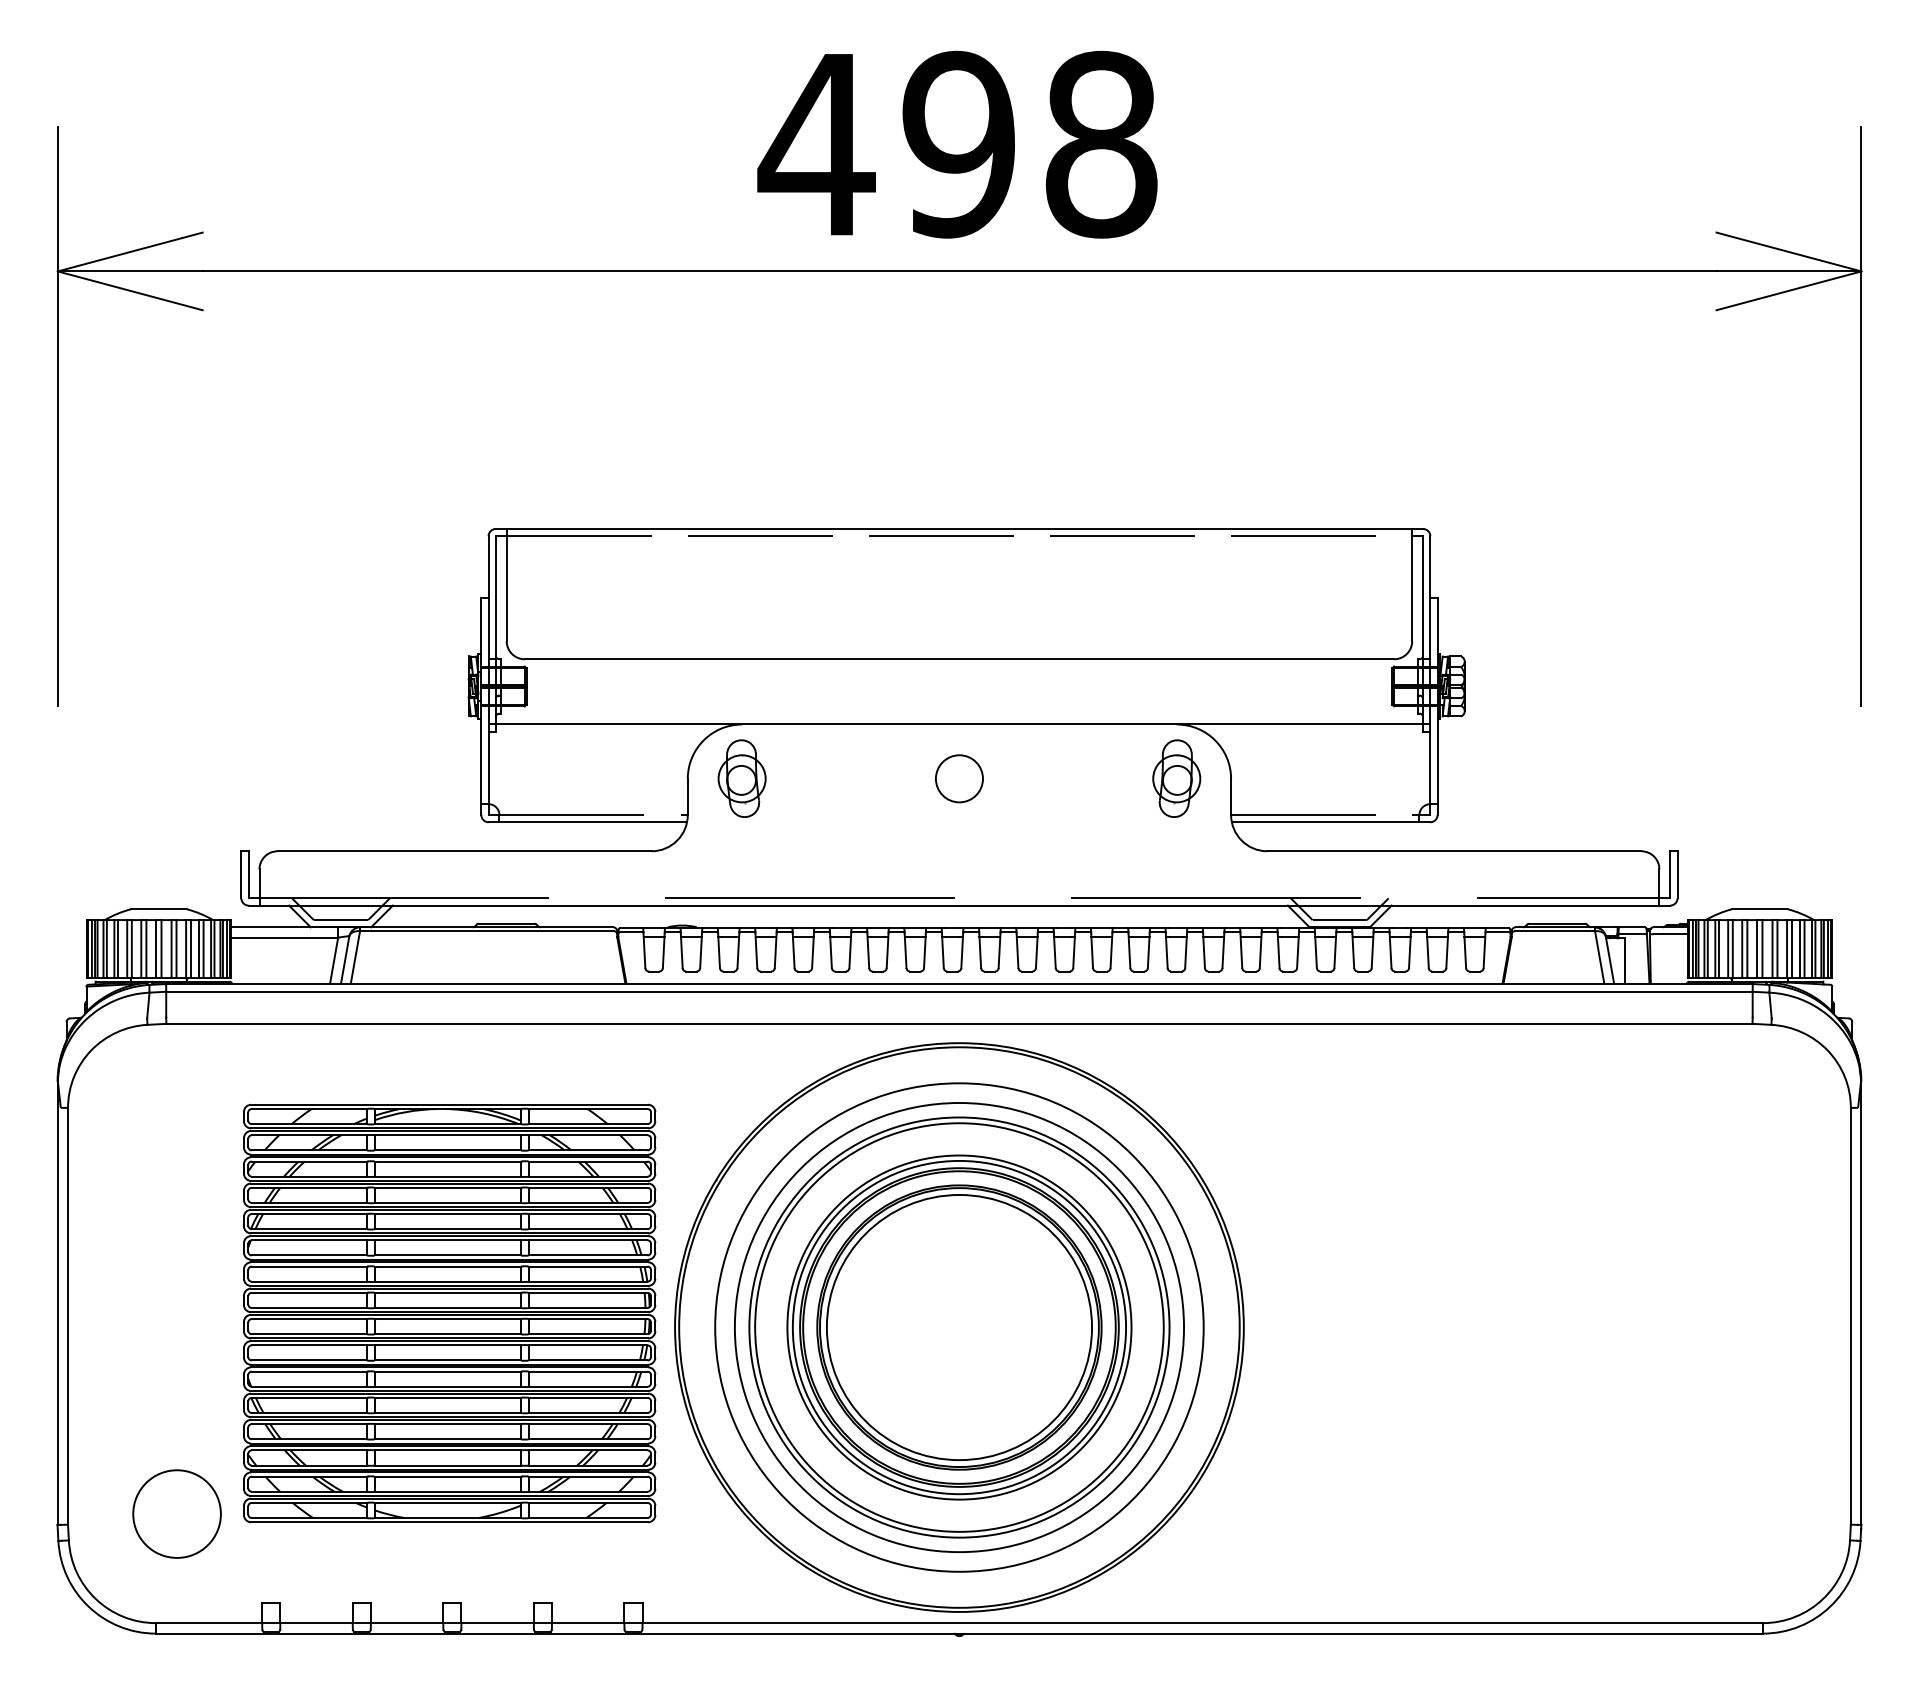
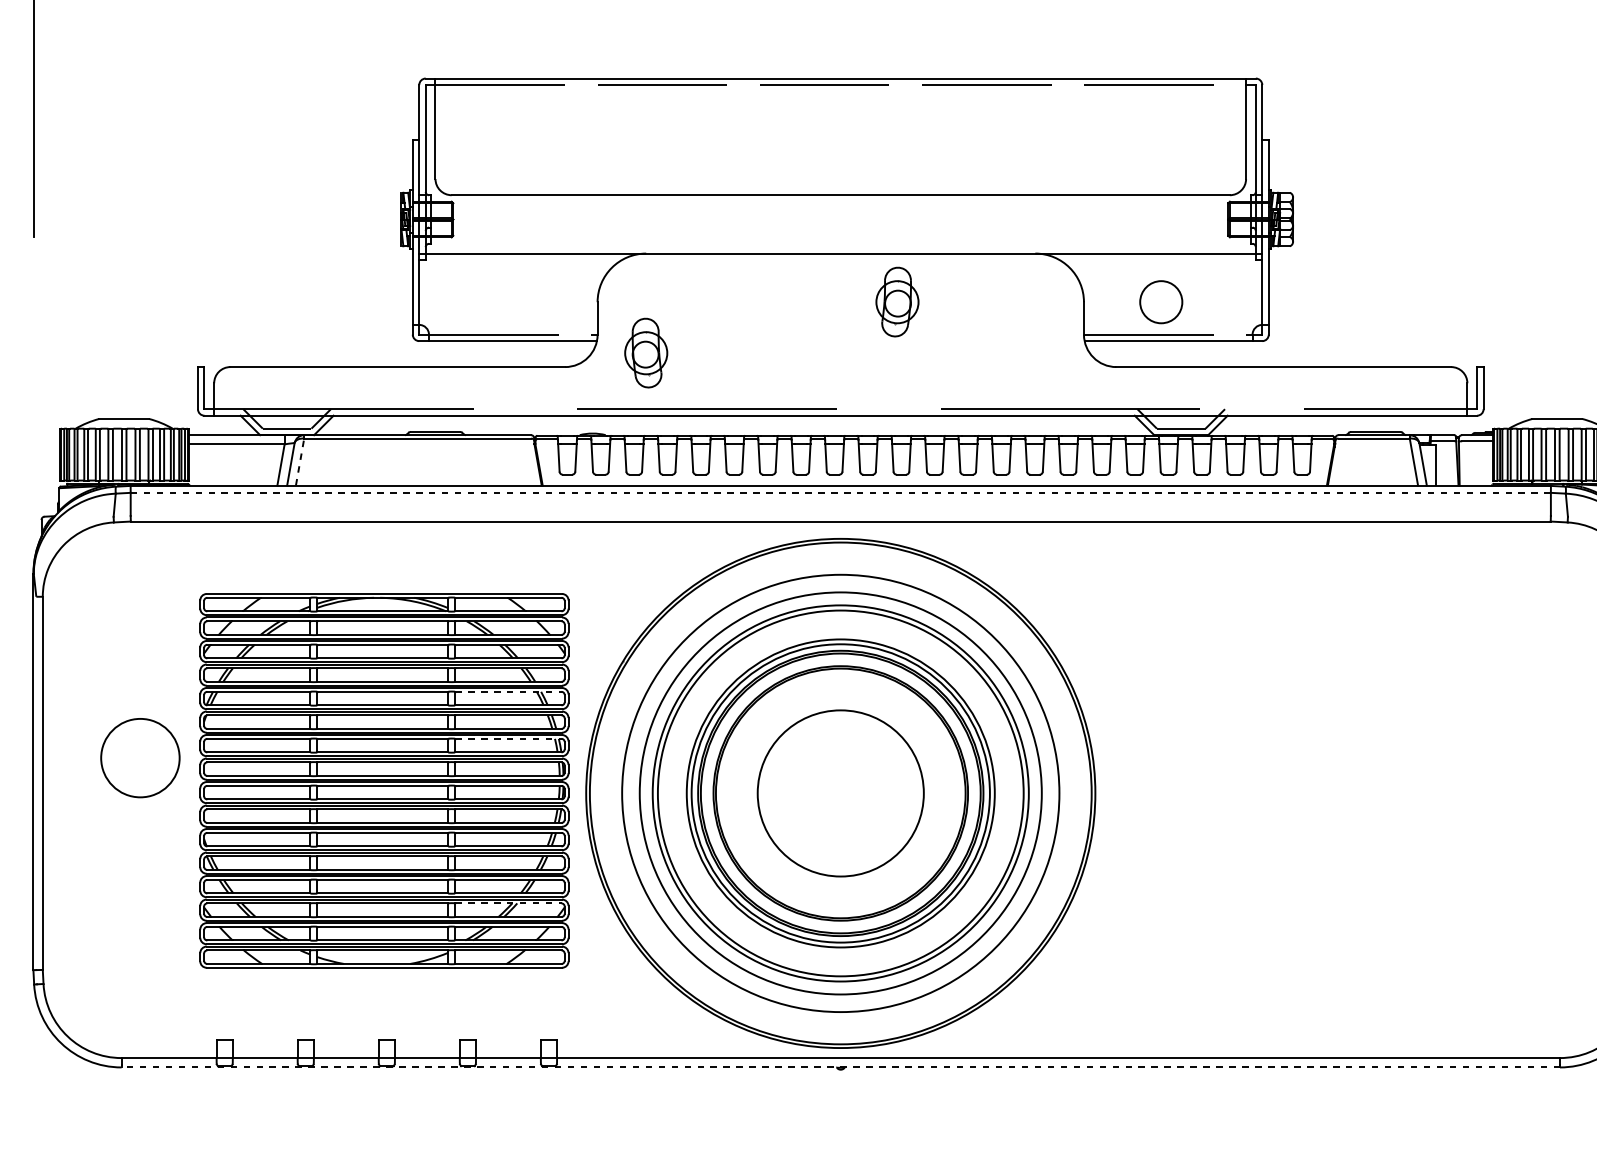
part: (741, 778) -> (645, 352), moved
circle: (959, 778) -> (1161, 301), moved
part: (1176, 778) -> (897, 301), moved
line: (355, 957) -> (300, 462), solid -> dashed
line: (958, 991) -> (839, 492), solid -> dashed
line: (588, 1214) -> (508, 692), solid -> dashed
line: (588, 1266) -> (508, 738), solid -> dashed
circle: (959, 1327) -> (840, 793), size x0.7
line: (588, 1450) -> (508, 903), solid -> dashed
circle: (176, 1513) -> (139, 757), moved
line: (958, 1633) -> (839, 1067), solid -> dashed

